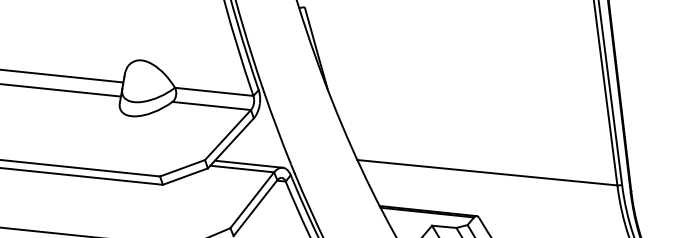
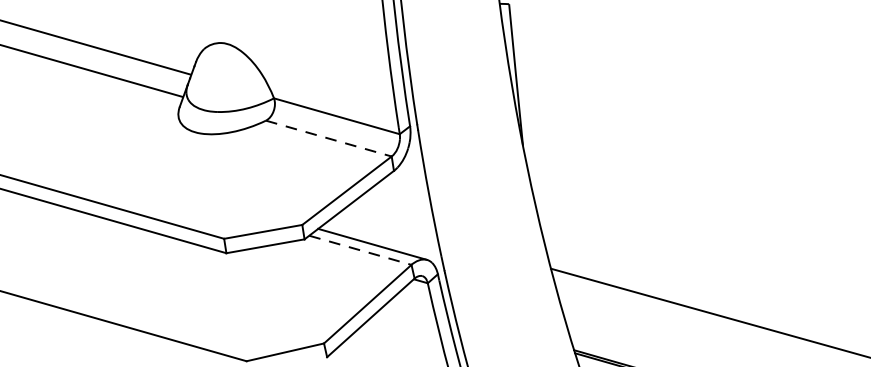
line: (212, 106) -> (329, 139), solid -> dashed
line: (242, 169) -> (360, 251), solid -> dashed

